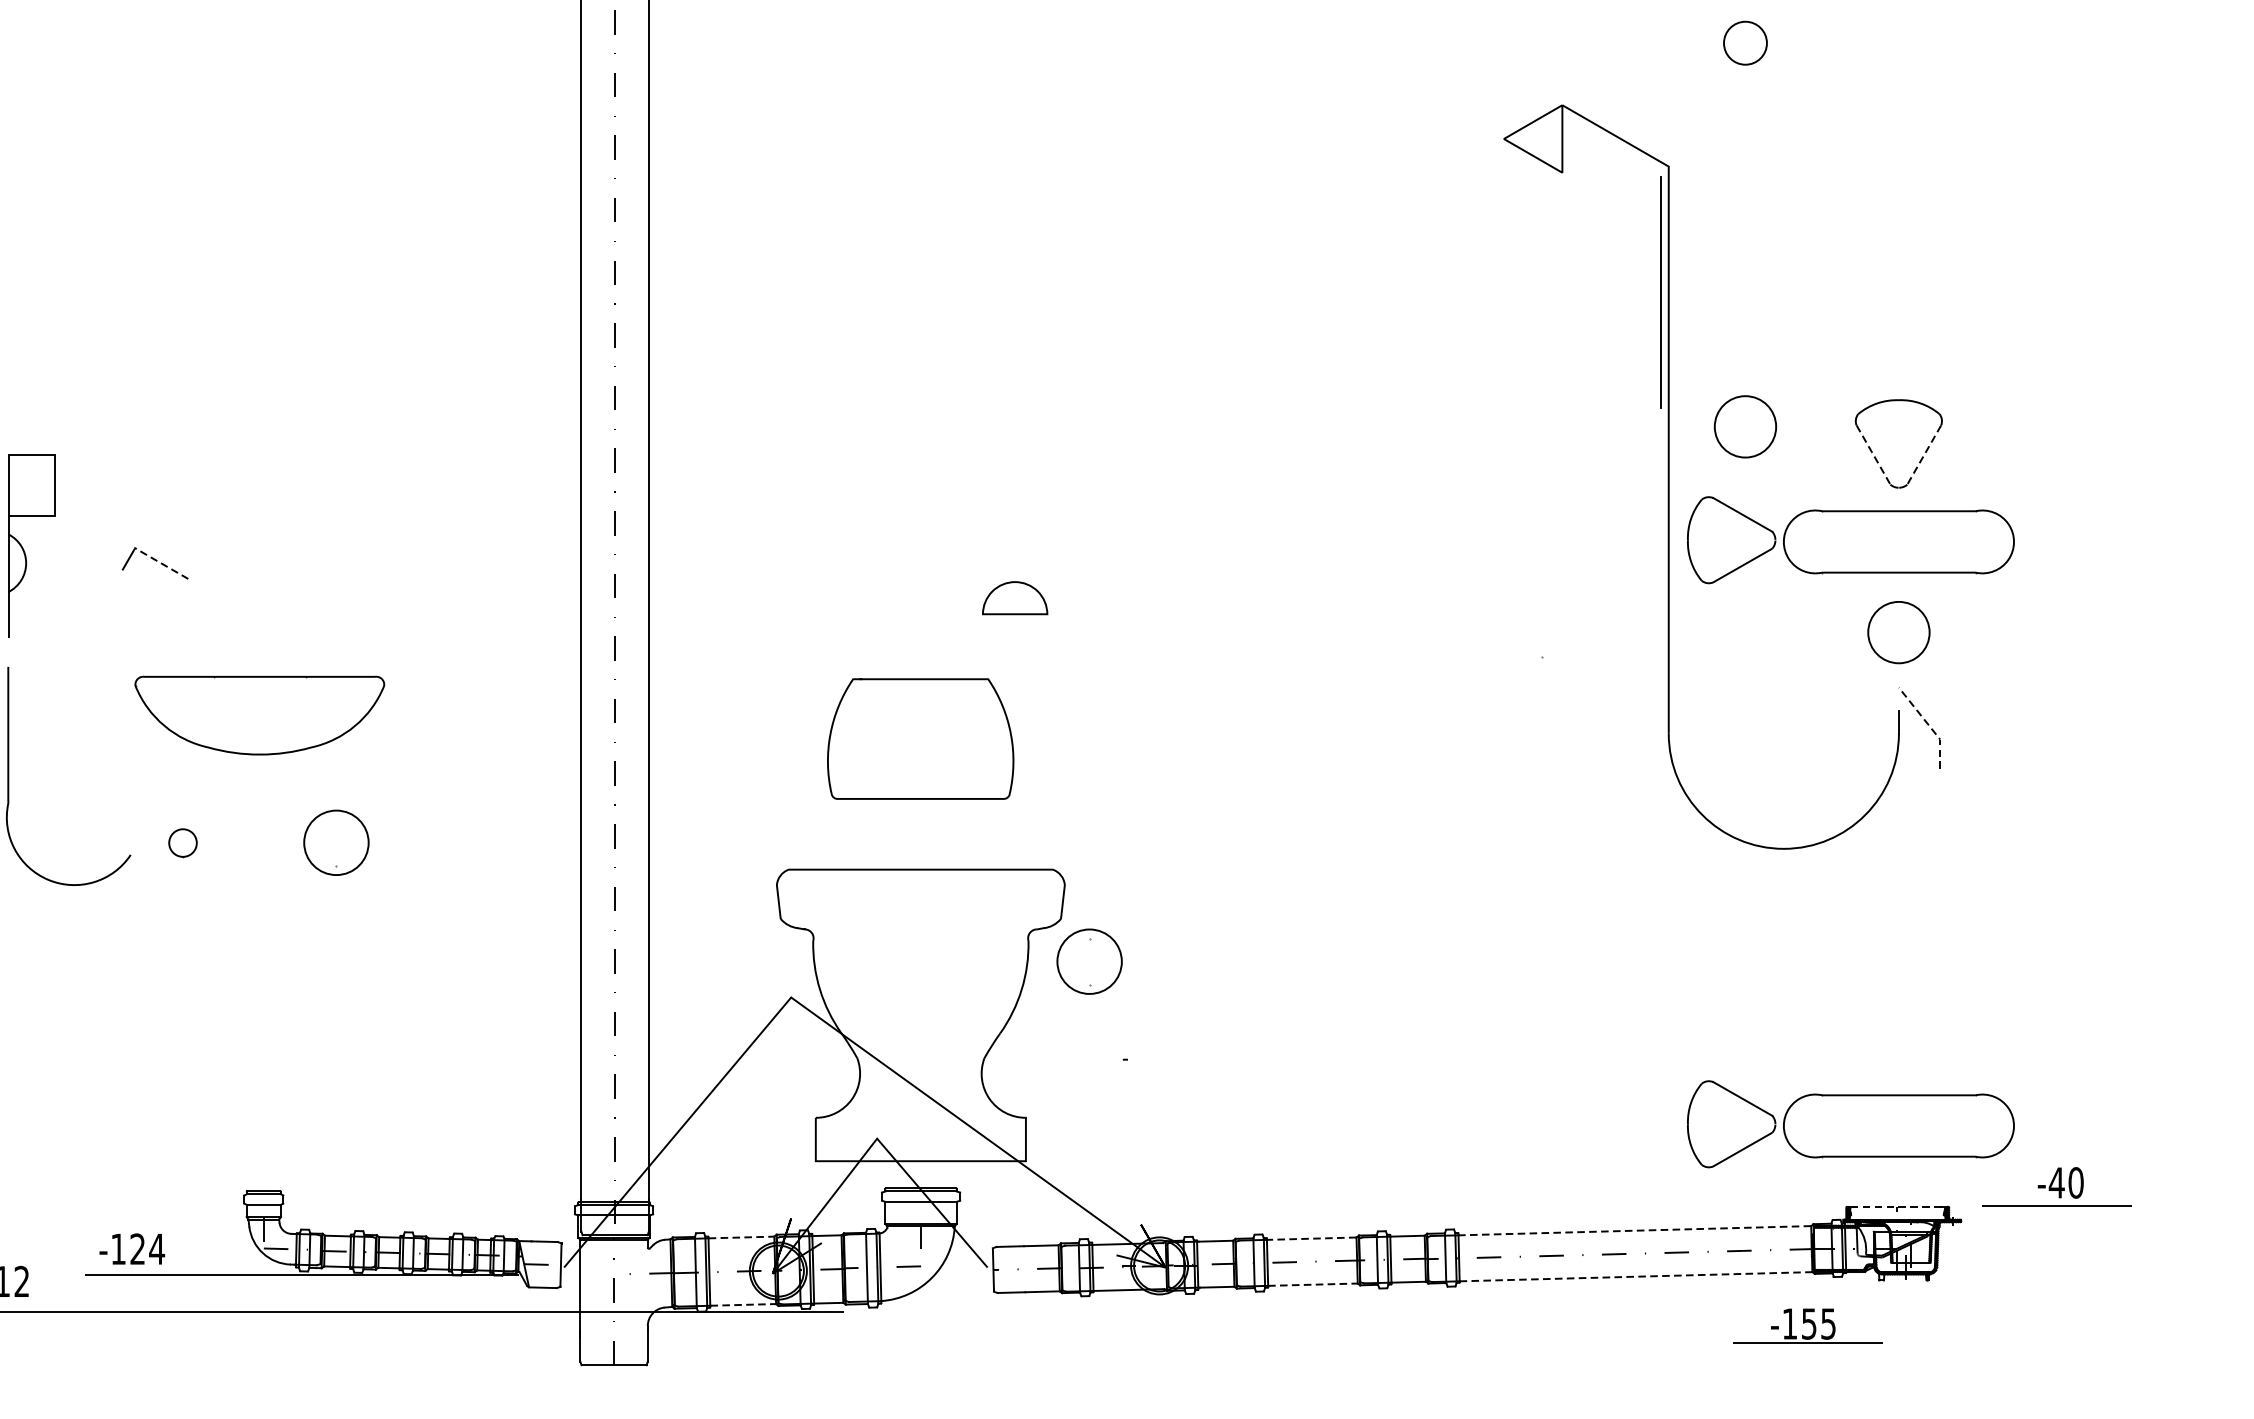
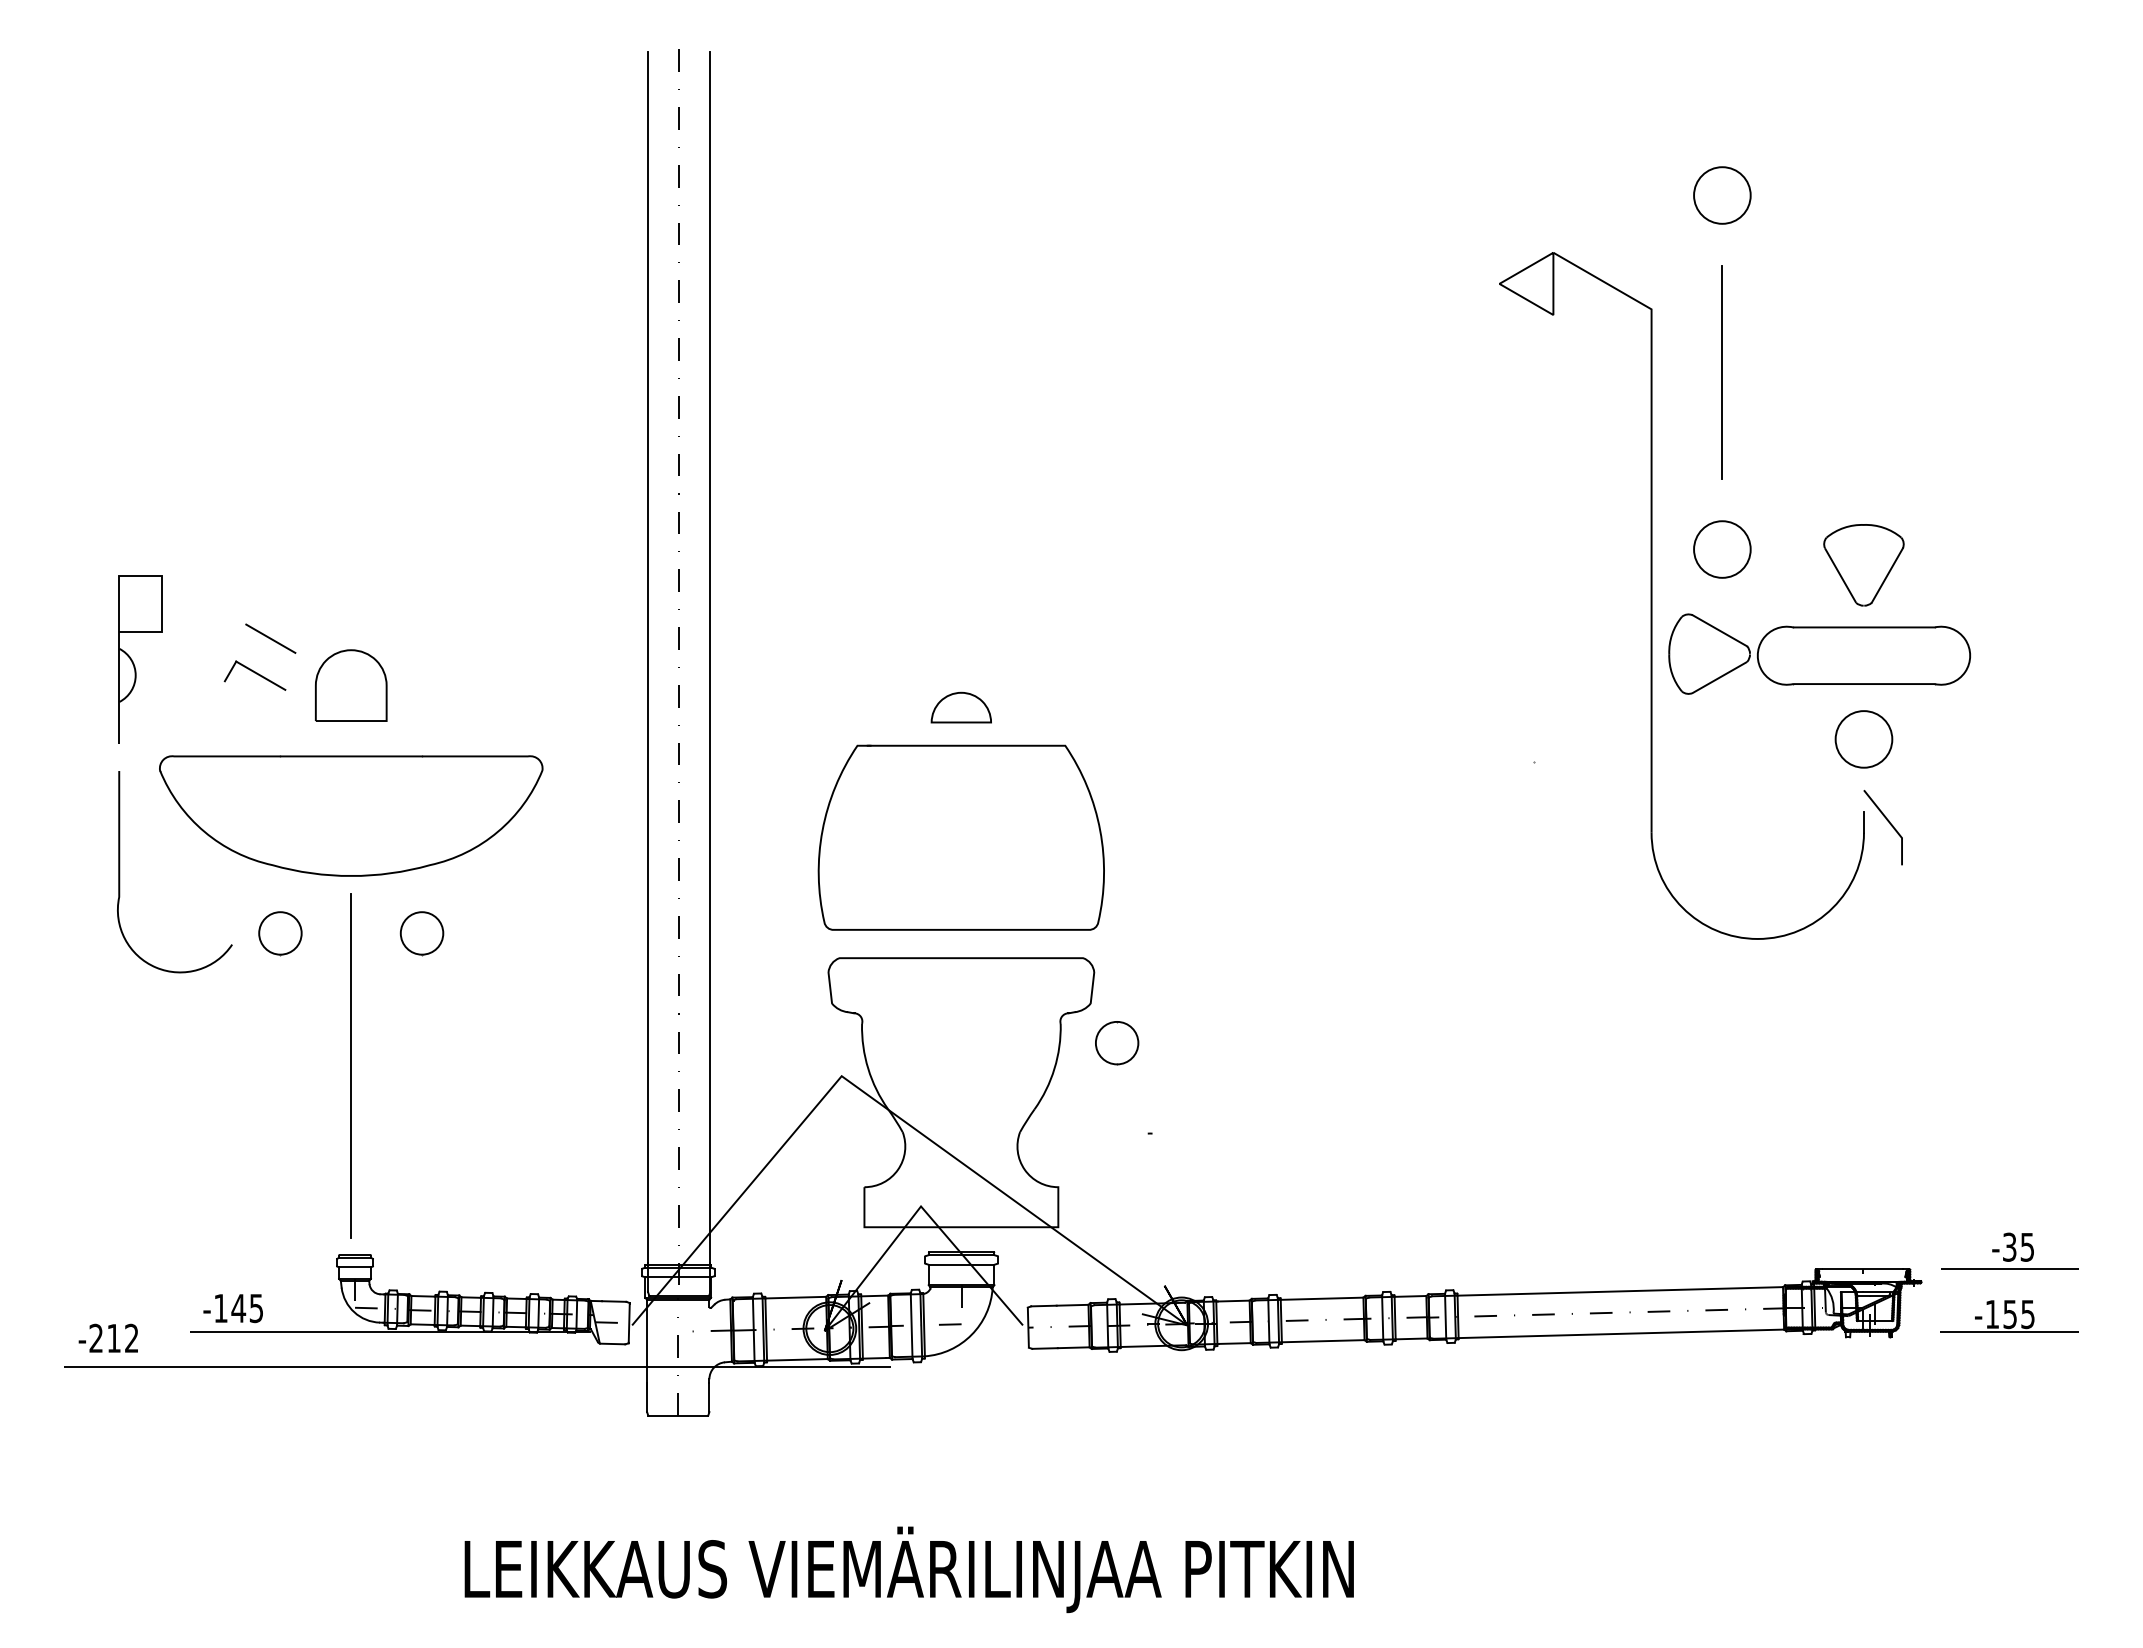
circle: (1745, 43) -> (1722, 195), size x1.43
line: (1660, 292) -> (1721, 372), moved
line: (1873, 456) -> (1840, 576), dashed -> solid
line: (1924, 456) -> (1887, 576), dashed -> solid
line: (172, 523) -> (270, 638), added
line: (161, 563) -> (260, 675), dashed -> solid
part: (260, 574) -> (351, 685), added
part: (1014, 598) -> (960, 707), moved
part: (260, 715) -> (351, 815), size x1.67
line: (1928, 724) -> (1891, 824), dashed -> solid
part: (919, 738) -> (960, 837), size x1.67
part: (183, 842) -> (280, 933), size x1.67
circle: (335, 842) -> (421, 933), size x0.71
circle: (1088, 961) -> (1116, 1042), size x0.71
line: (260, 985) -> (351, 1065), added
part: (1850, 1123) -> (1819, 1192), removed
text: (2066, 1182) -> (2018, 1246), -40 -> -35
line: (1897, 1207) -> (1862, 1269), dashed -> solid
line: (1635, 1230) -> (1620, 1291), dashed -> solid
line: (742, 1237) -> (796, 1297), dashed -> solid
line: (1311, 1238) -> (1321, 1298), dashed -> solid
text: (147, 1249) -> (247, 1308), -124 -> -145
line: (1636, 1276) -> (1621, 1333), dashed -> solid
line: (1313, 1285) -> (1323, 1341), dashed -> solid
line: (743, 1304) -> (797, 1359), dashed -> solid
part: (1808, 1326) -> (2009, 1316), moved

